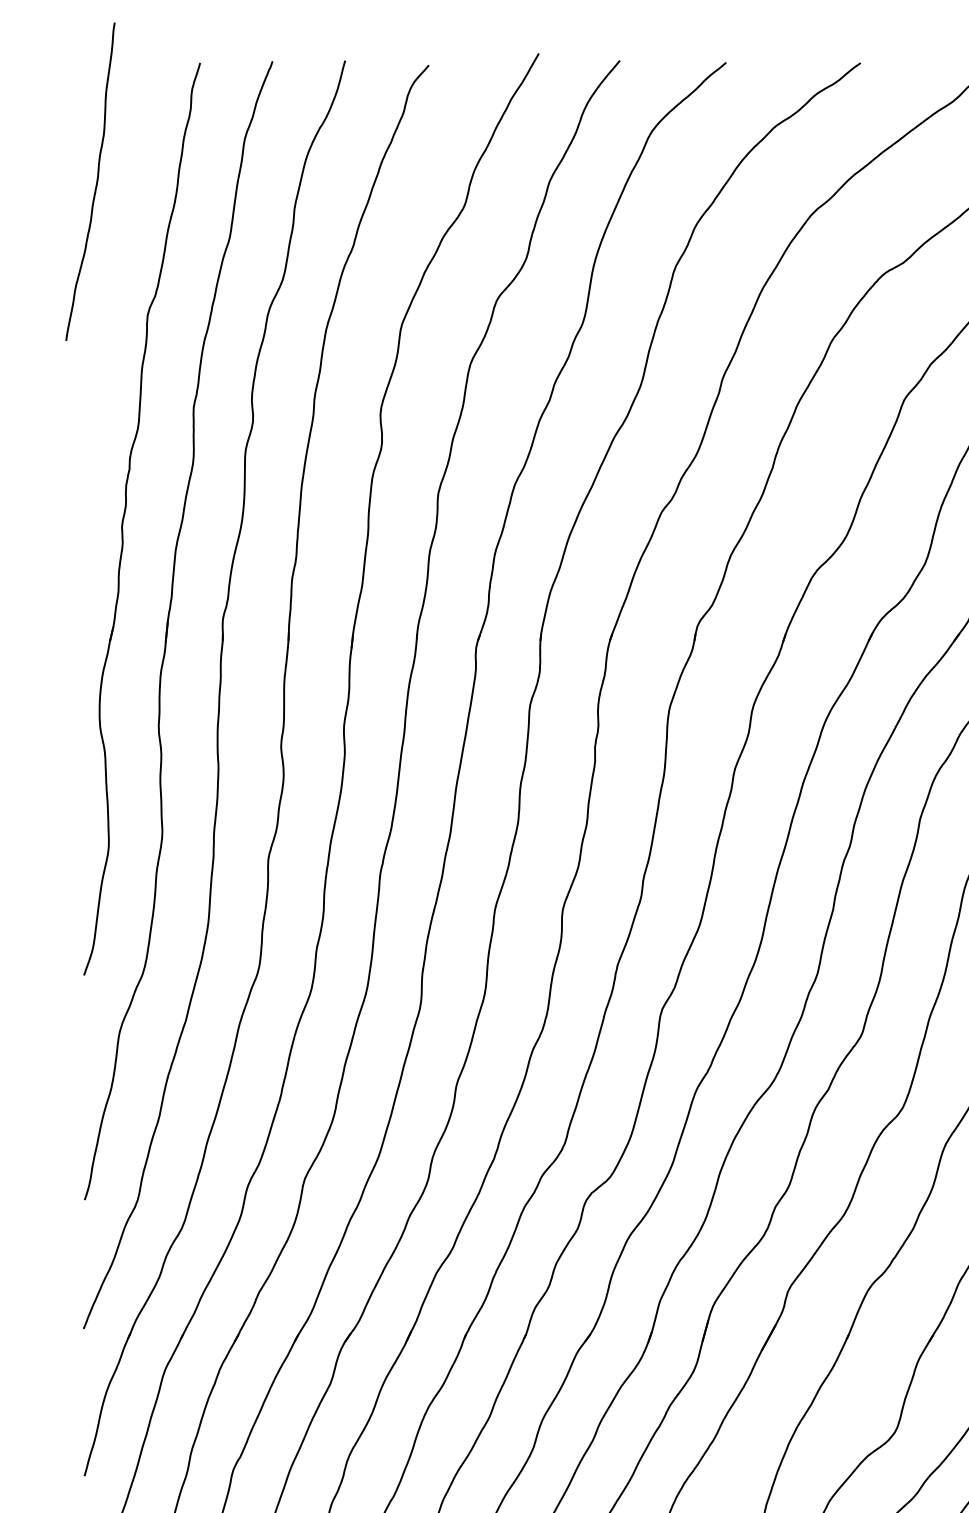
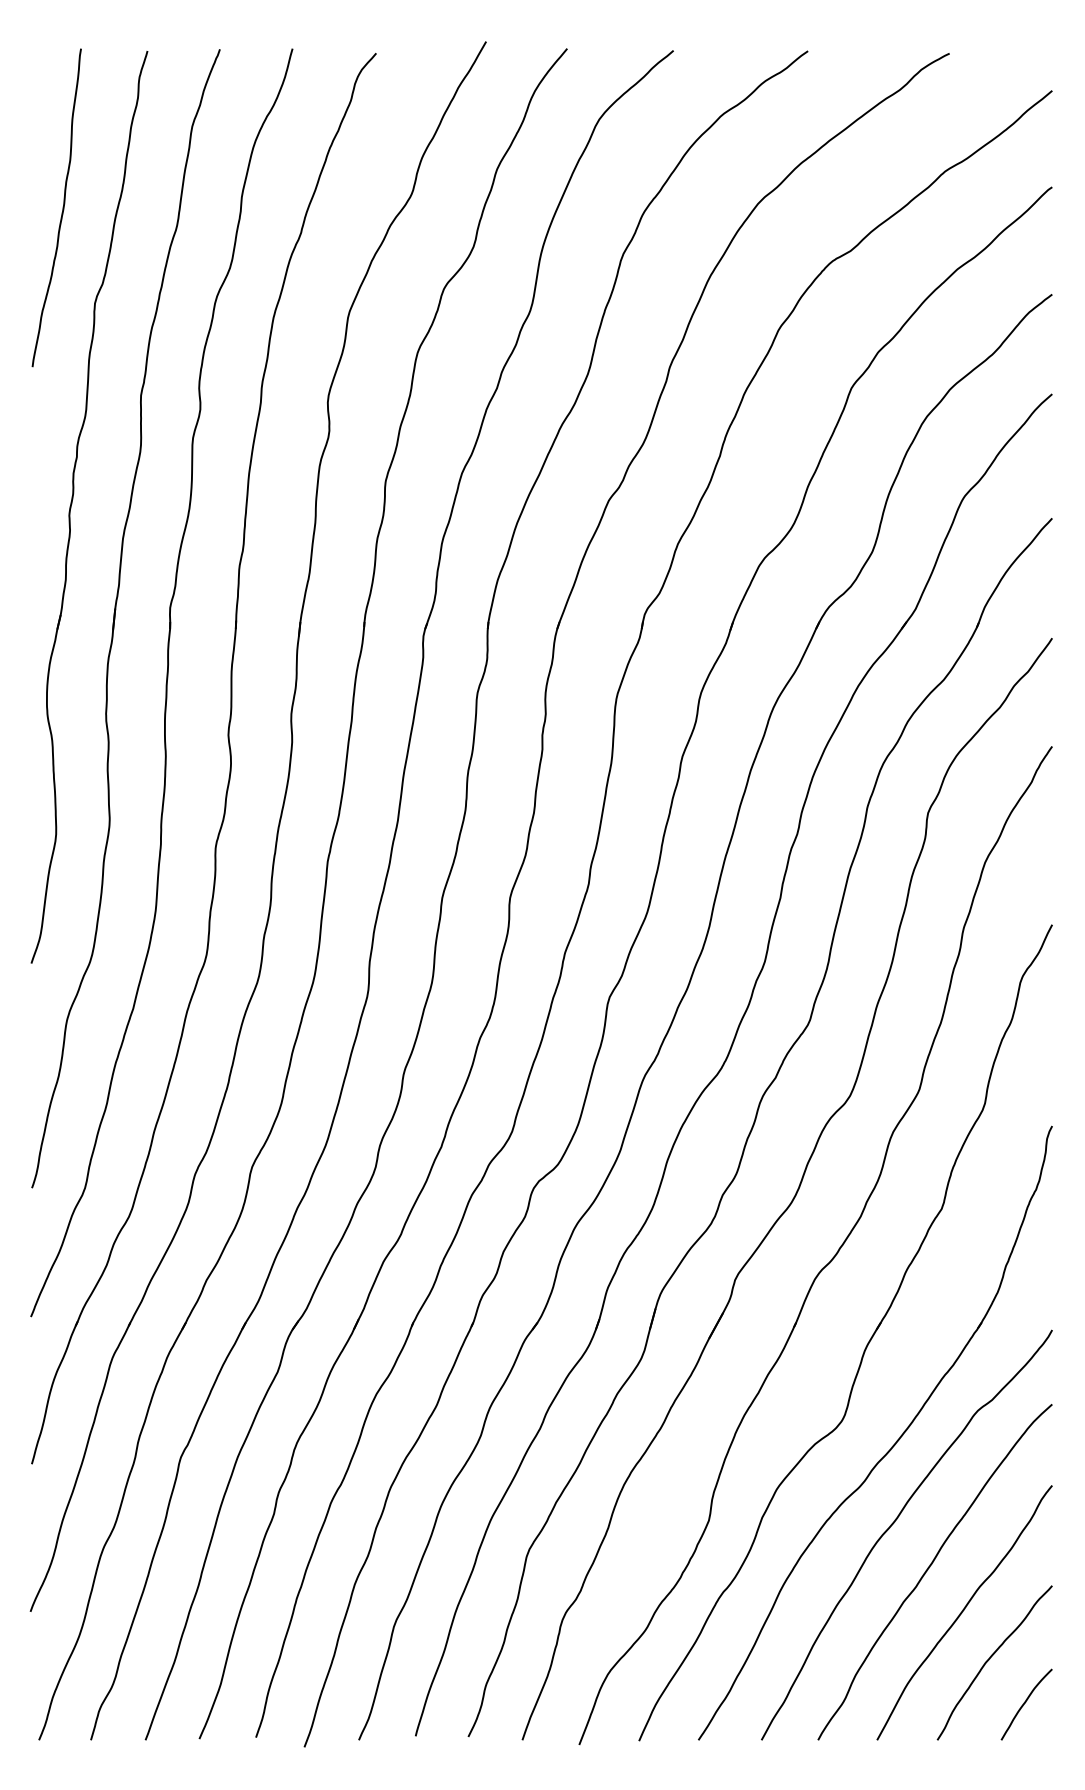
curve: (96, 181) -> (62, 207), moved

